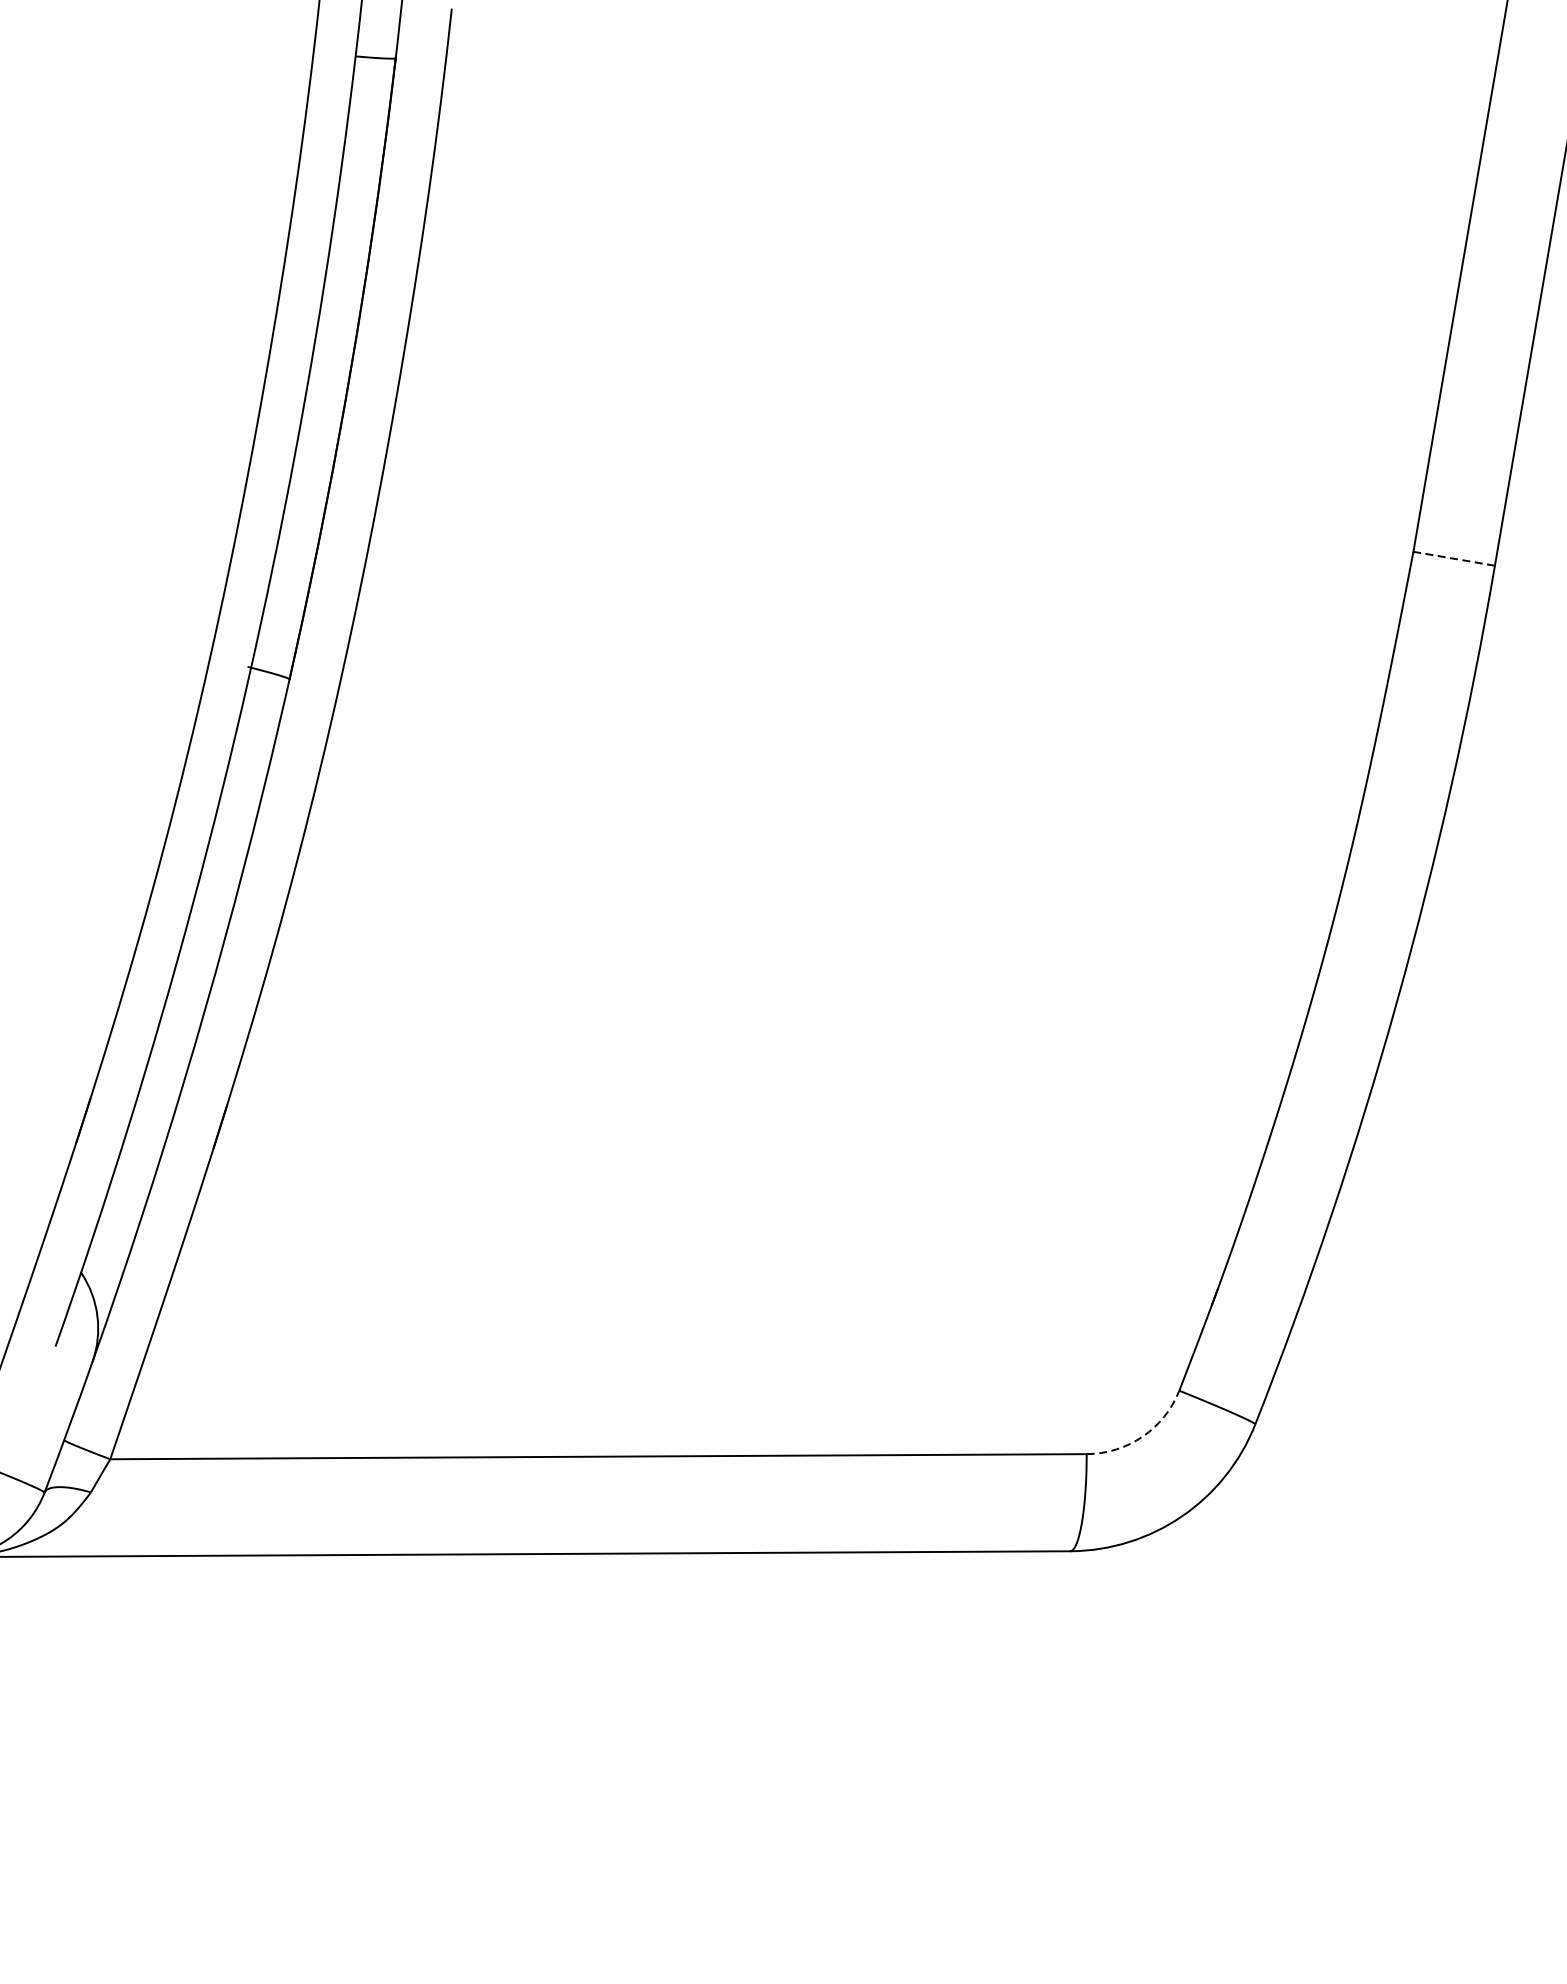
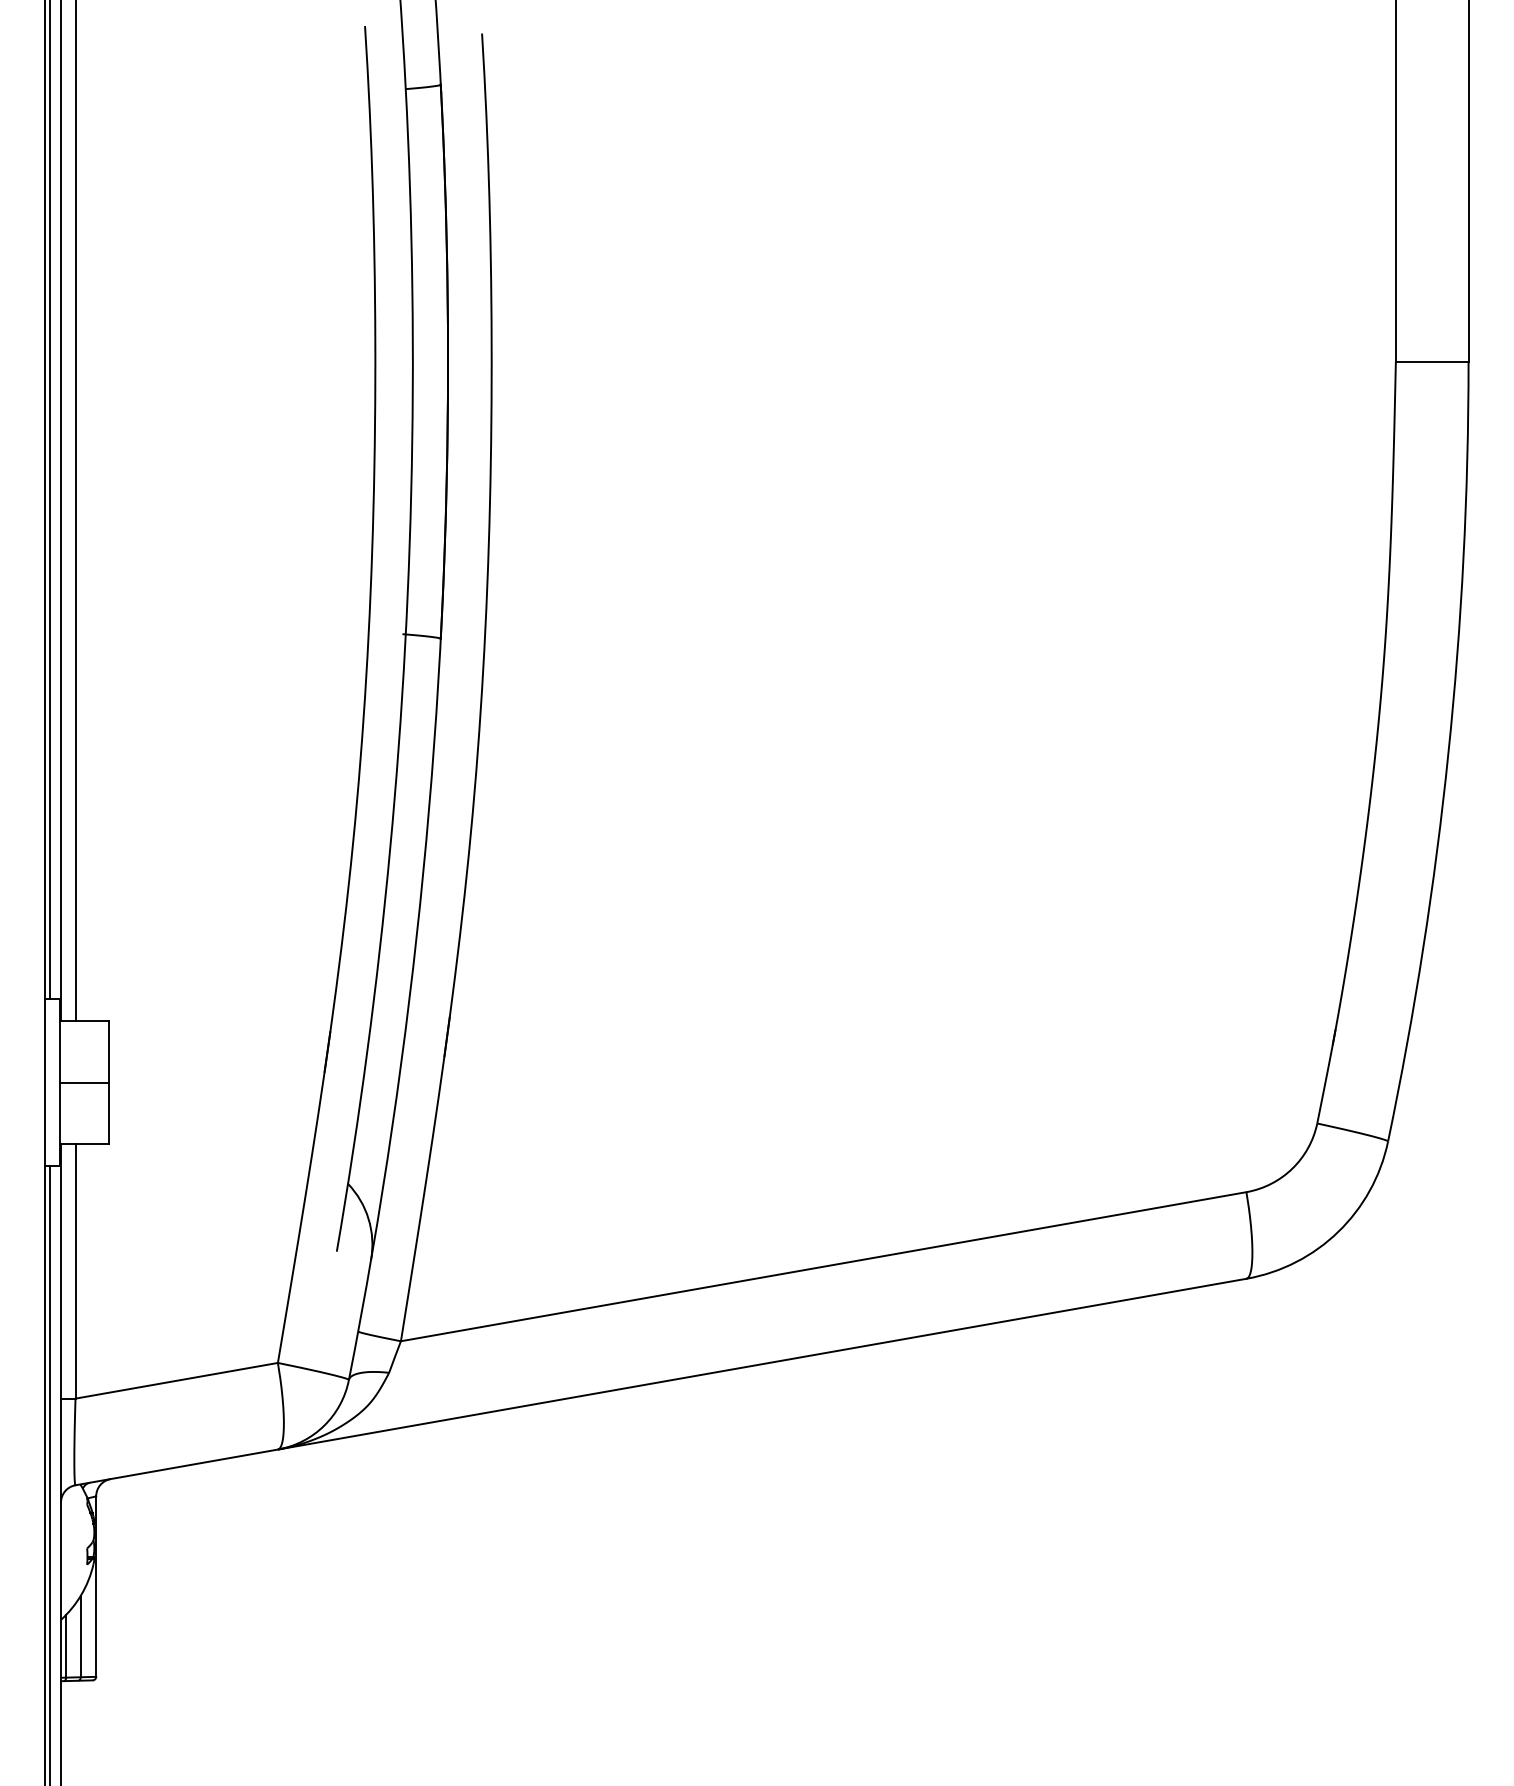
line: (1453, 558) -> (1431, 361), dashed -> solid
arc: (1142, 1436) -> (1292, 1168), dashed -> solid

